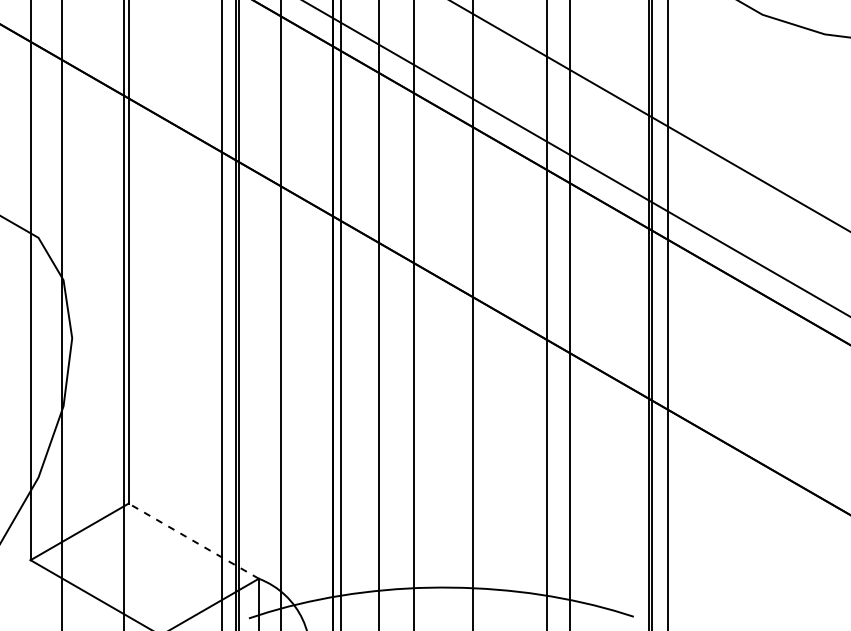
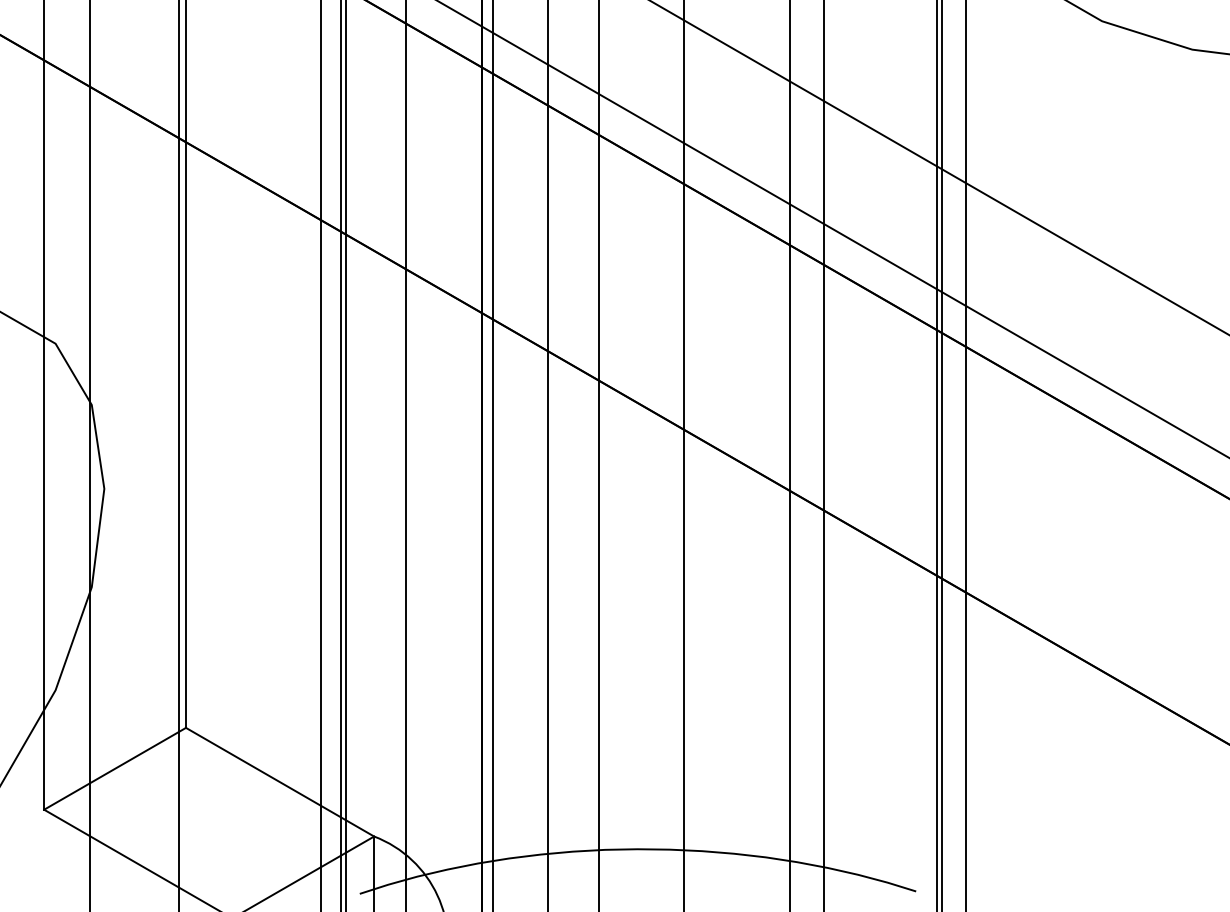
line: (193, 540) -> (279, 781), dashed -> solid

